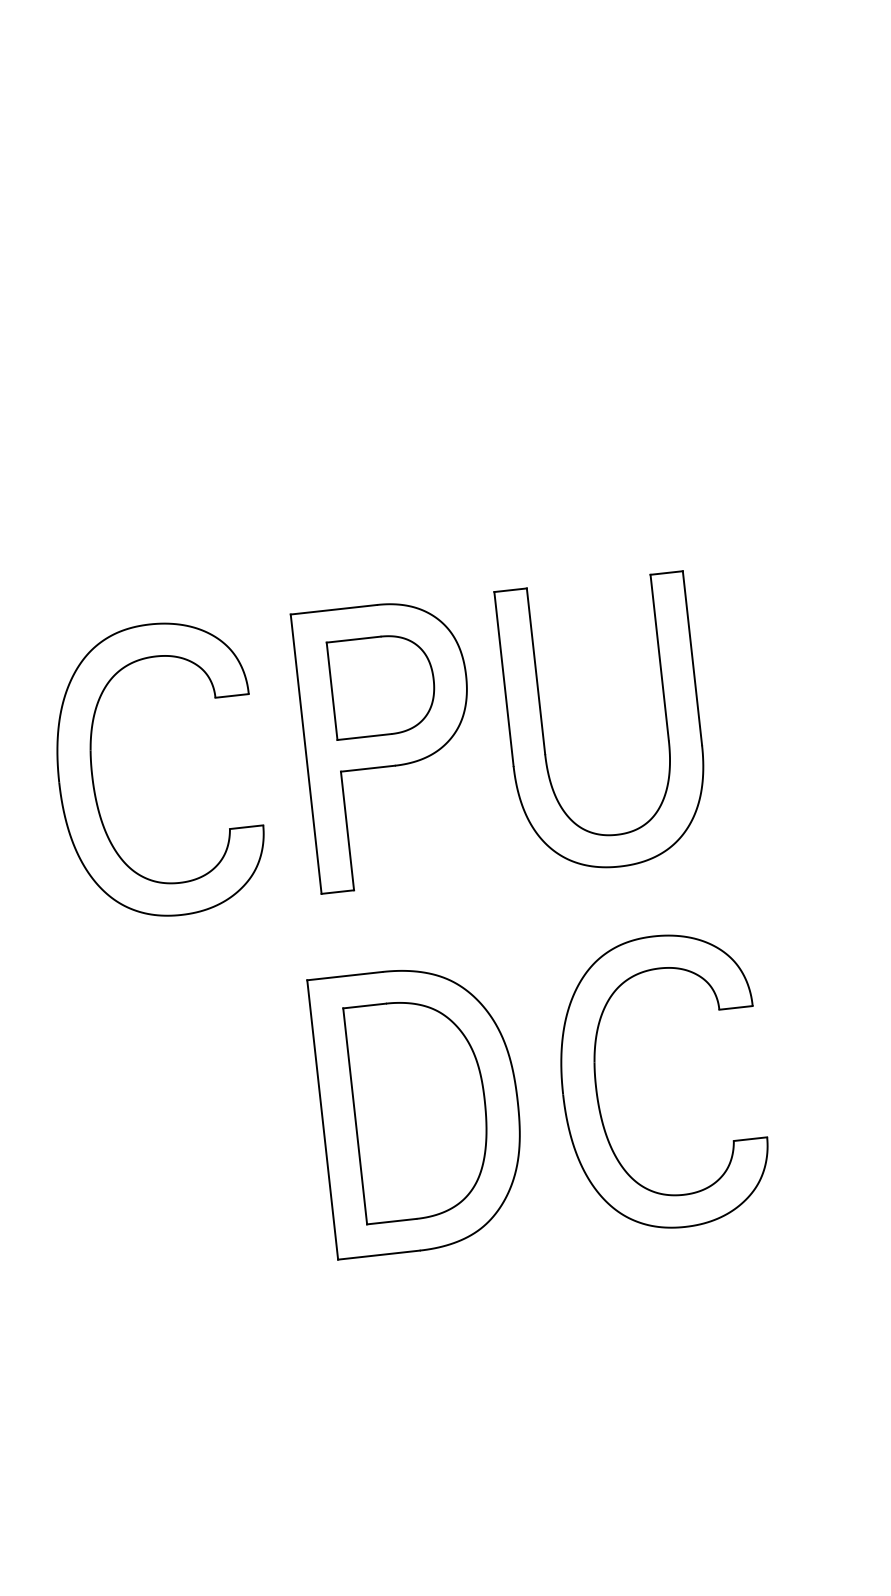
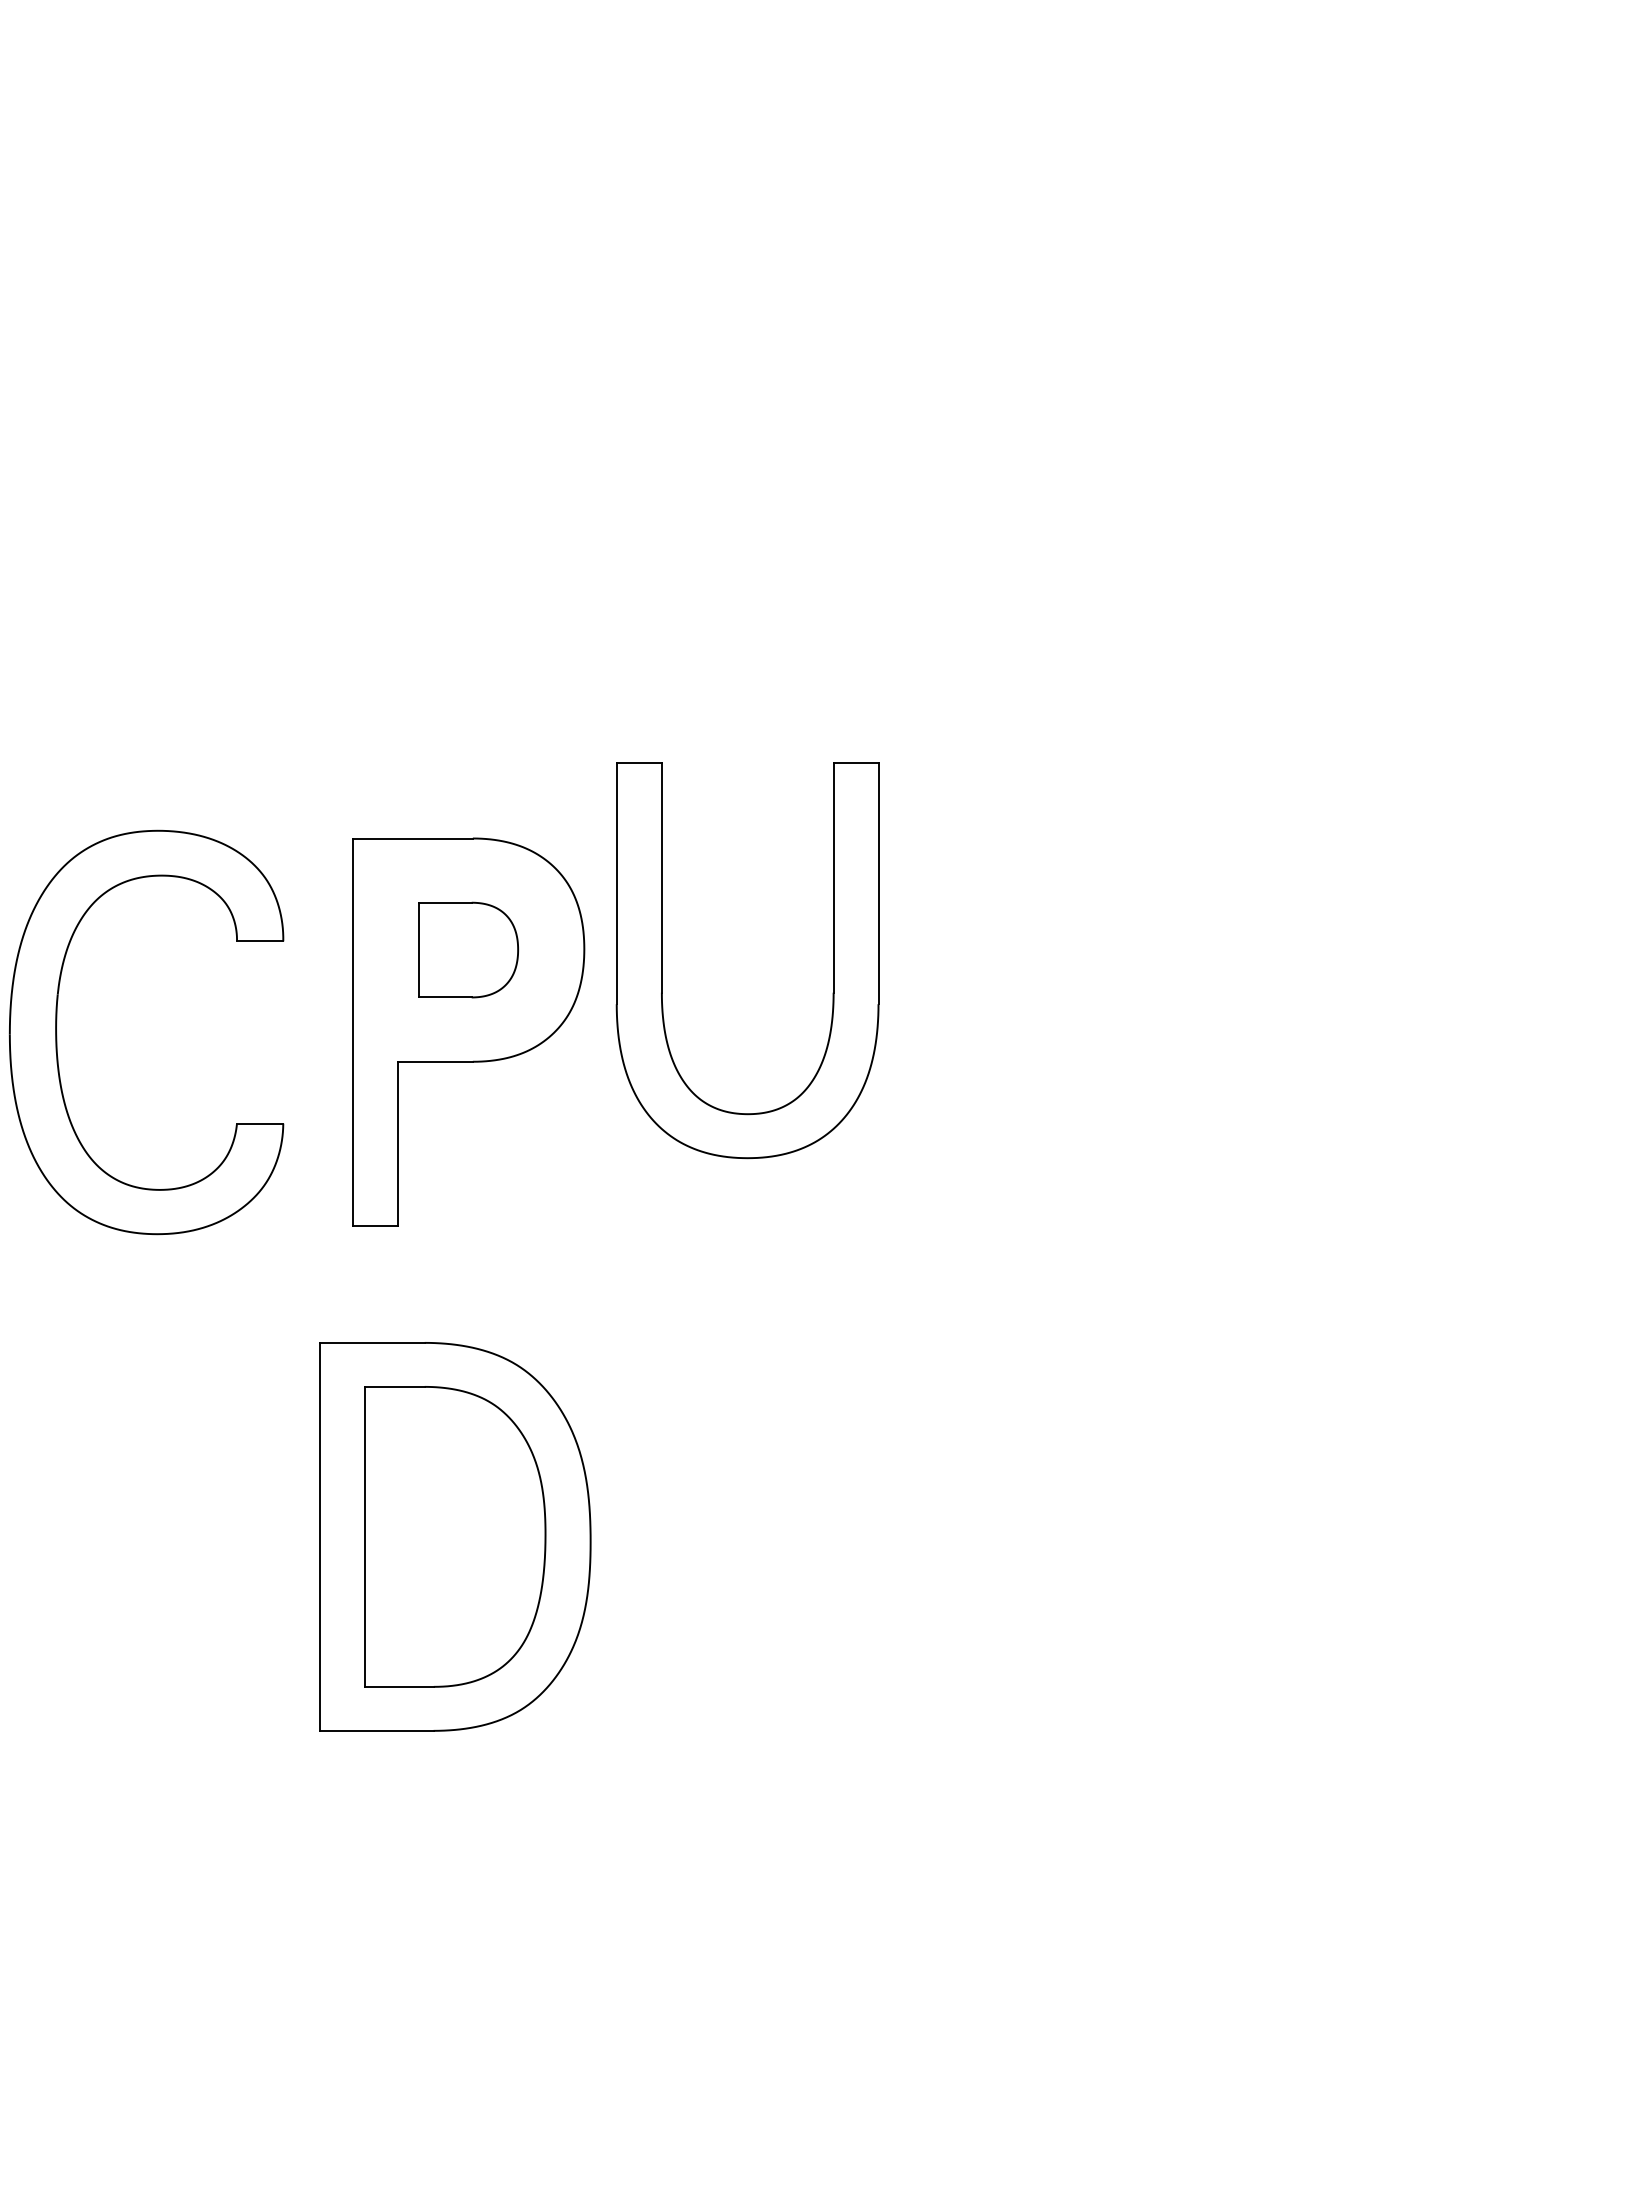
part: (382, 685) -> (468, 949), size x0.7
part: (543, 730) -> (662, 960), moved
part: (597, 1089) -> (701, 1536), removed

